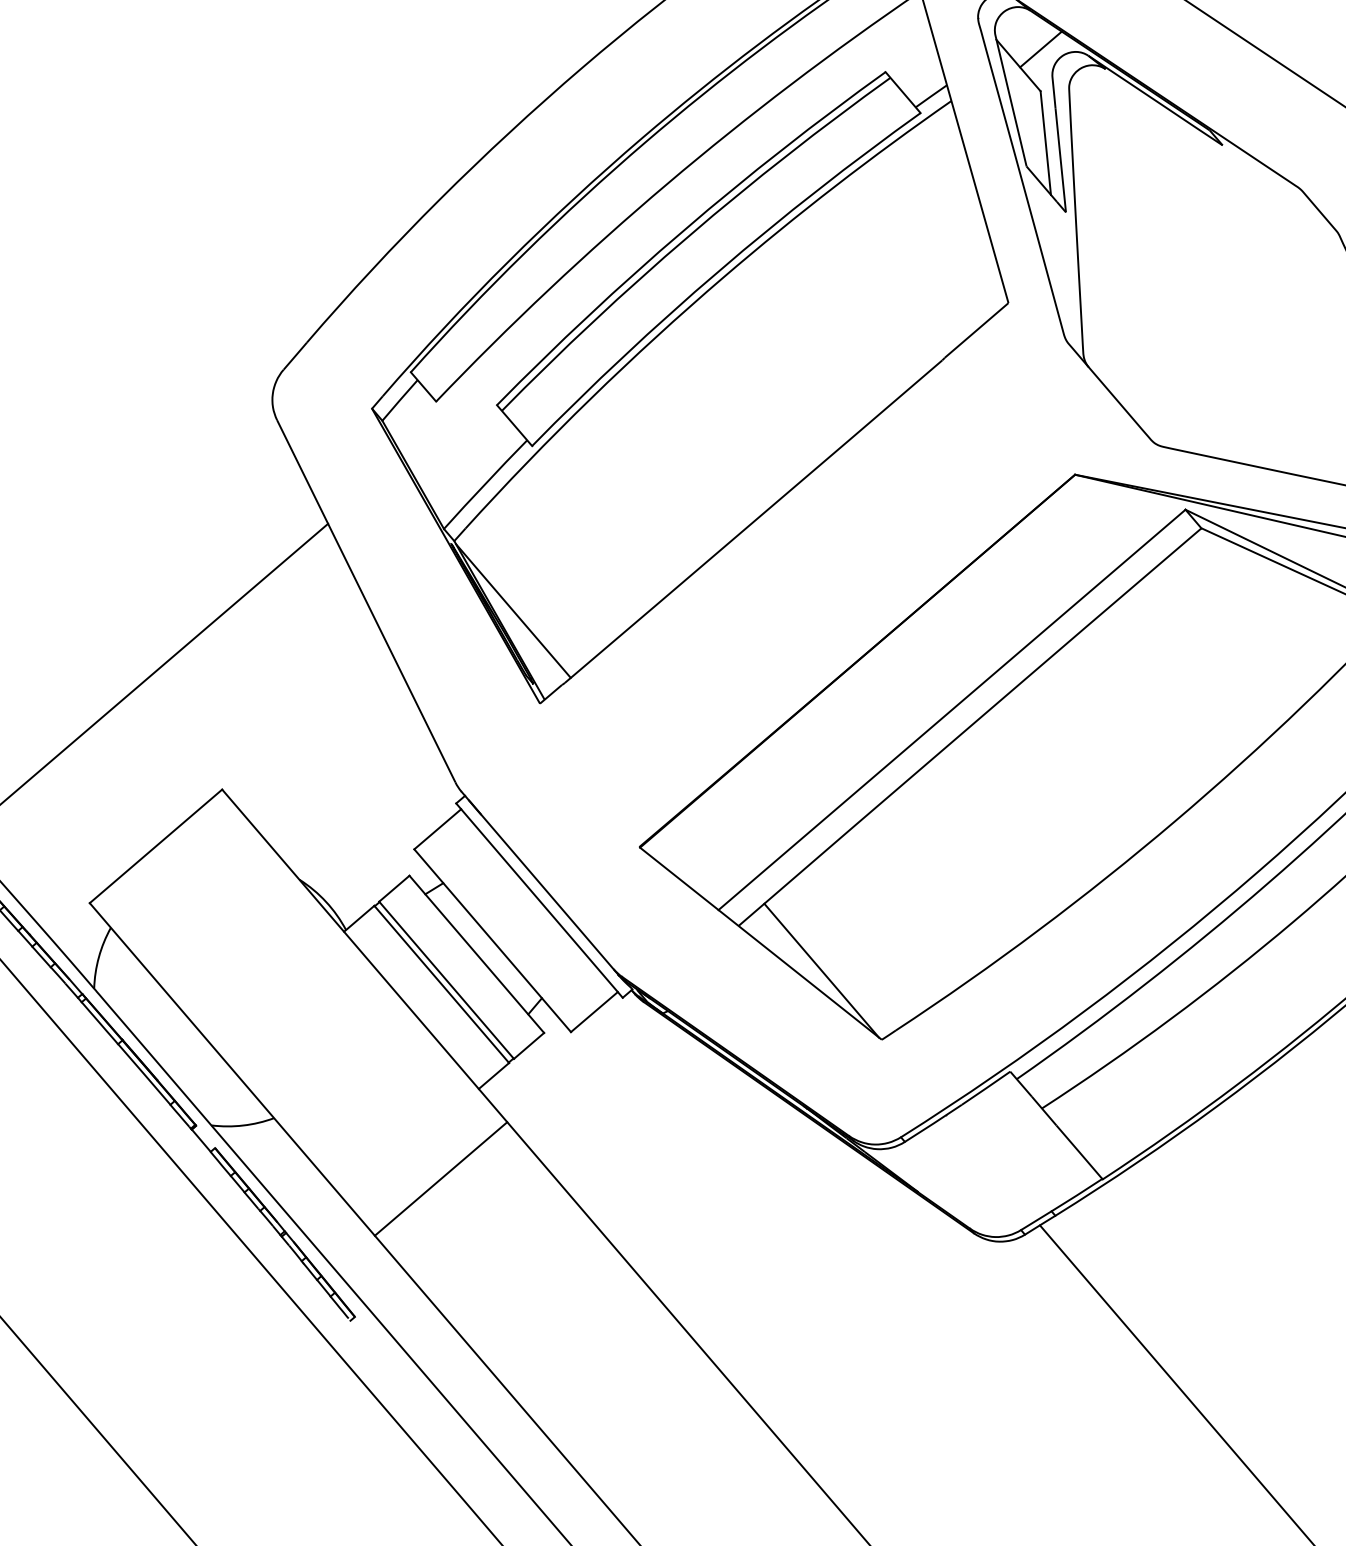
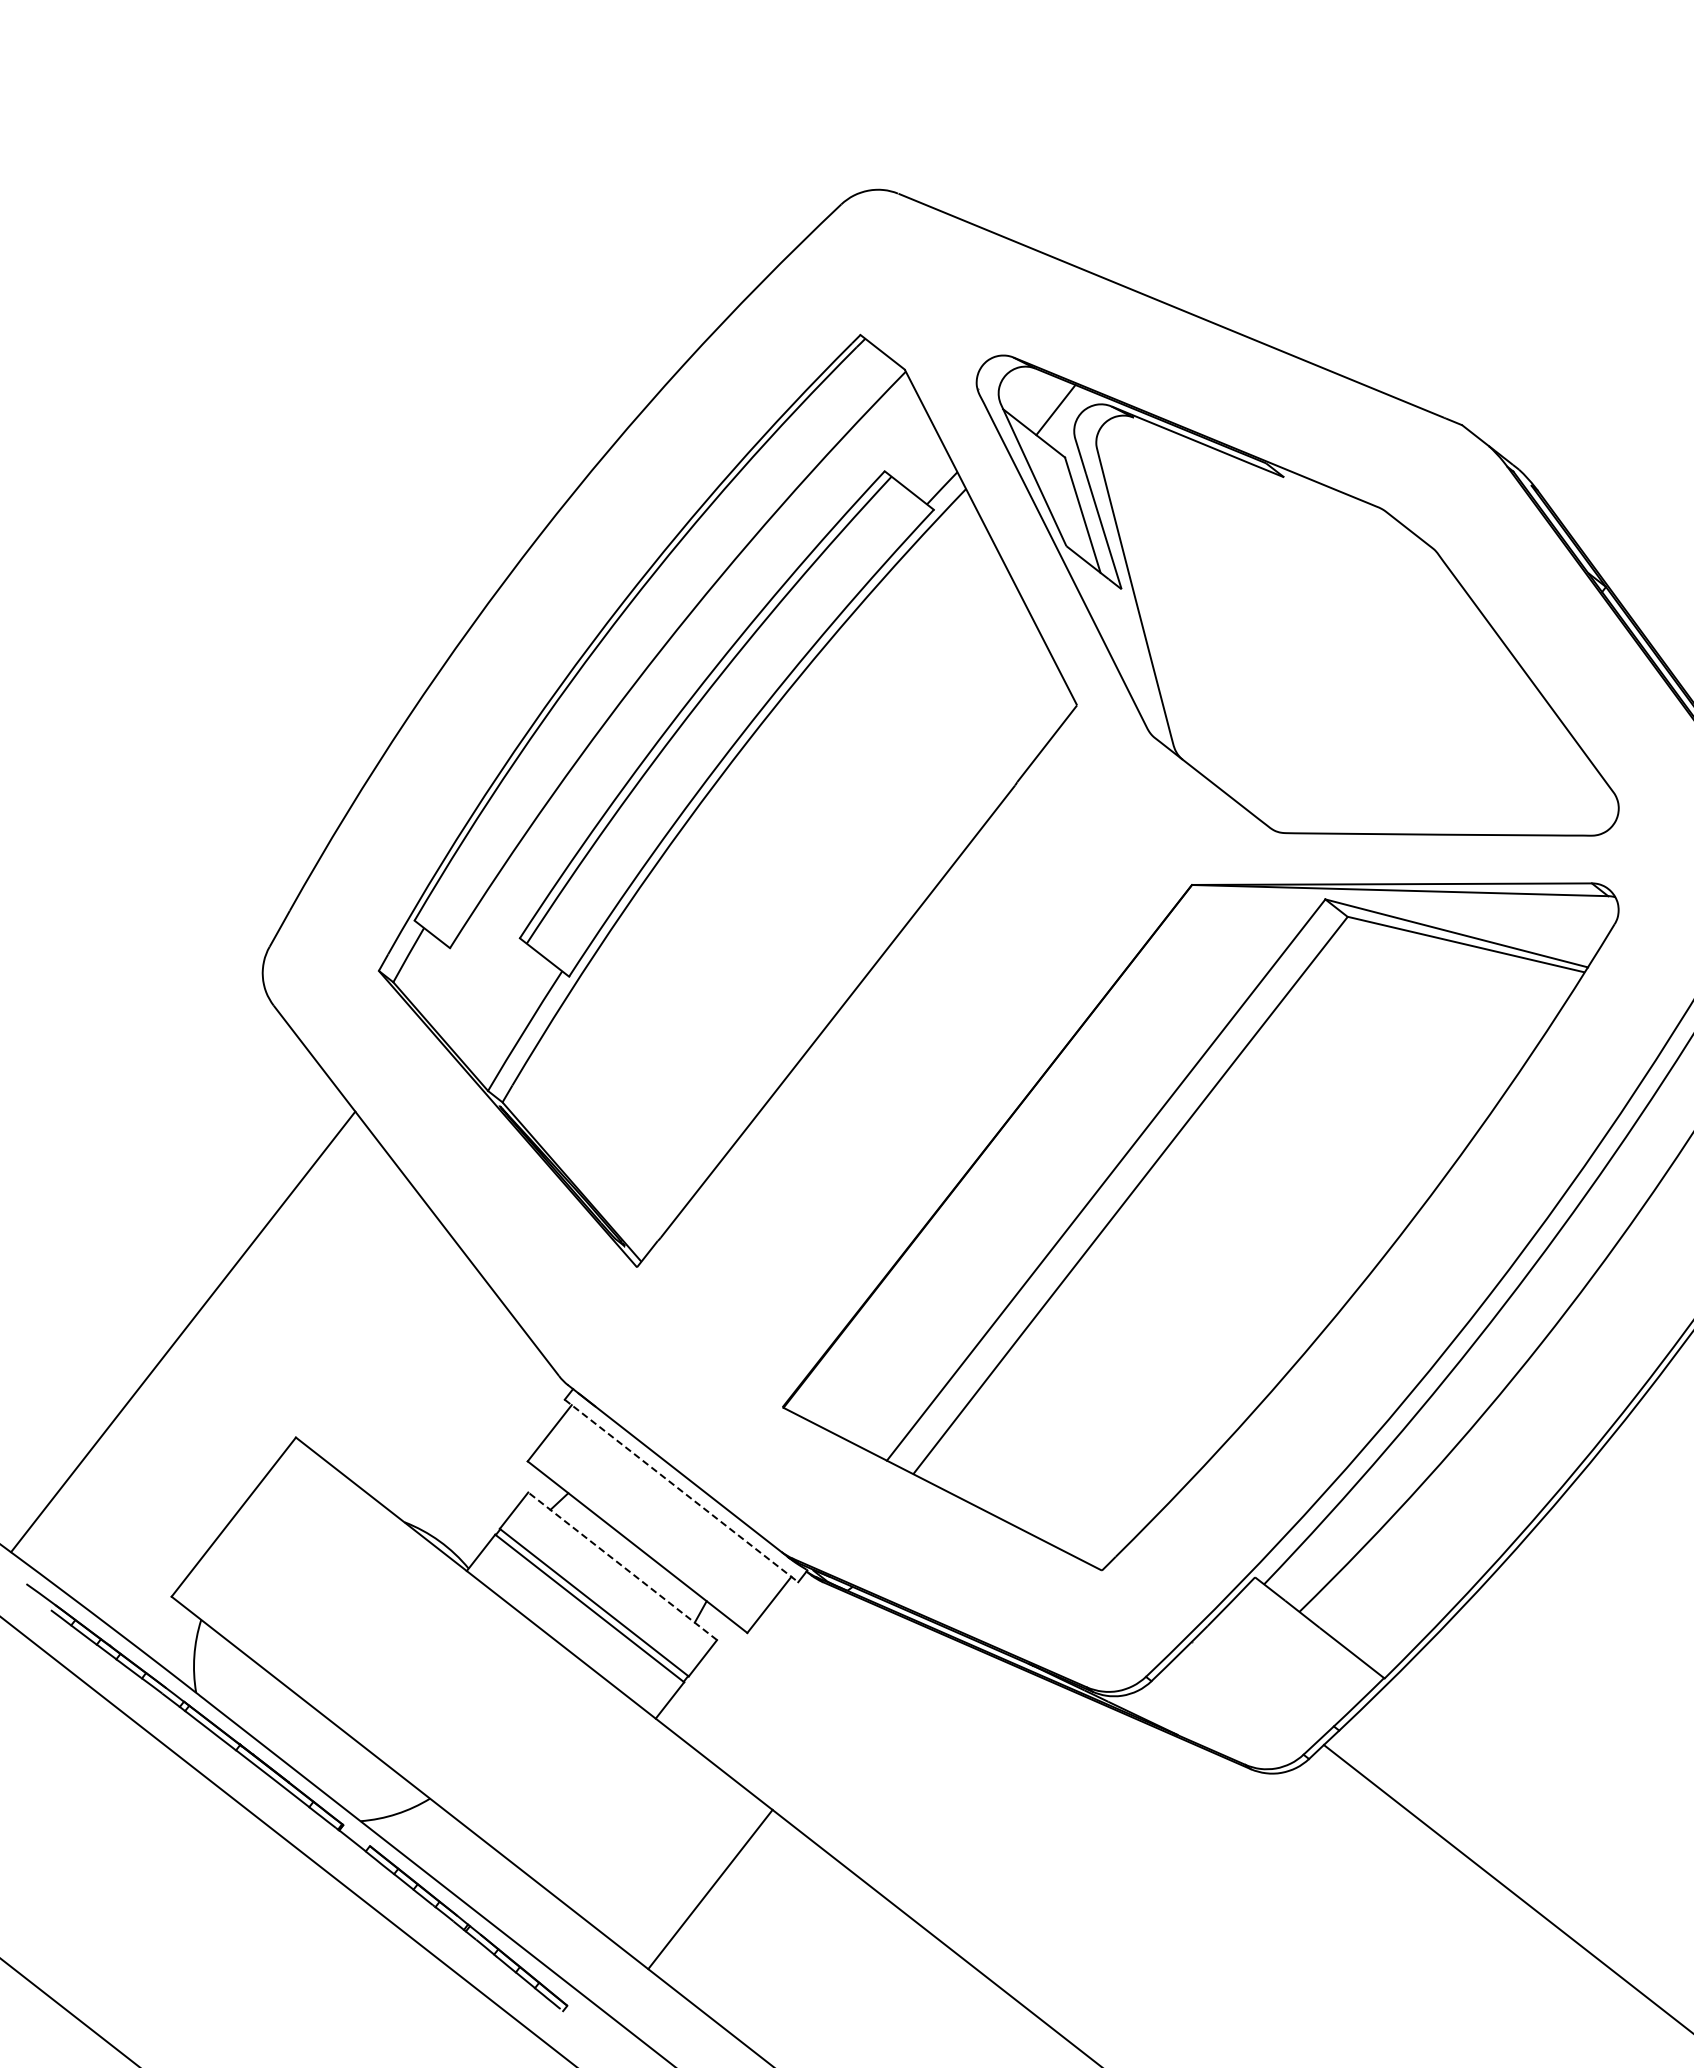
line: (513, 610) -> (585, 1167), removed
line: (539, 901) -> (681, 1491), solid -> dashed
line: (476, 954) -> (622, 1566), solid -> dashed
line: (821, 970) -> (1017, 1505), removed
line: (441, 1179) -> (710, 1889), moved

